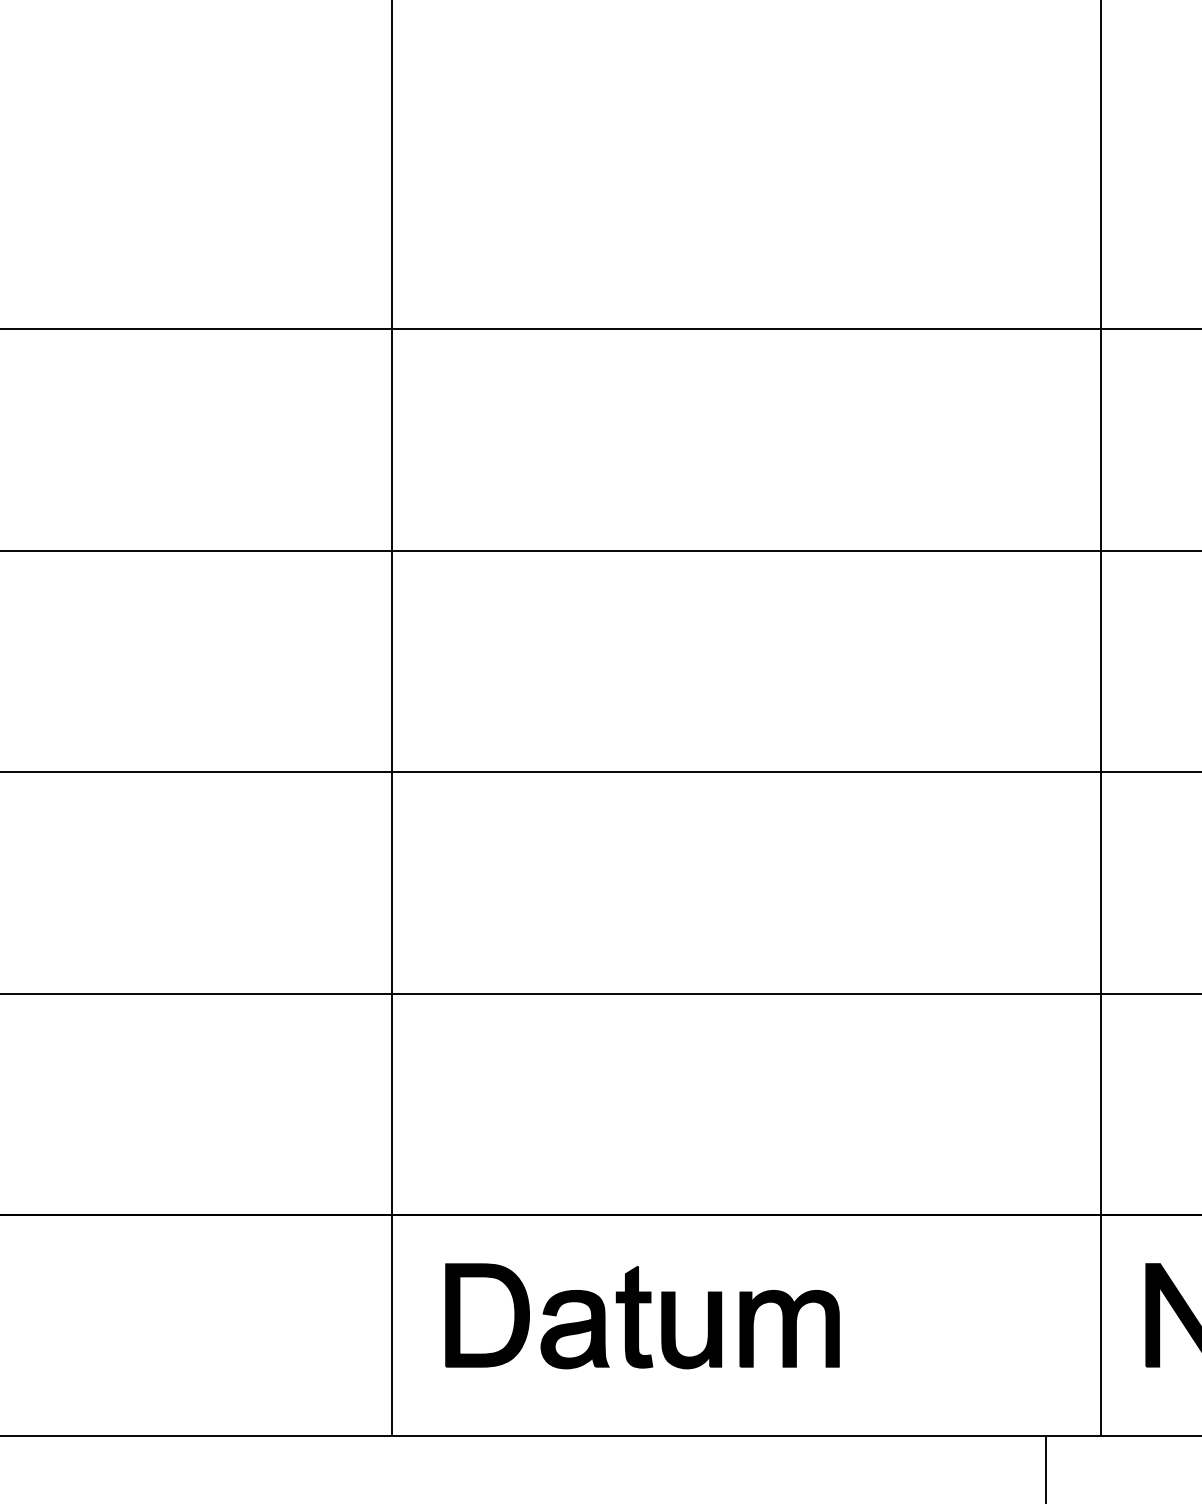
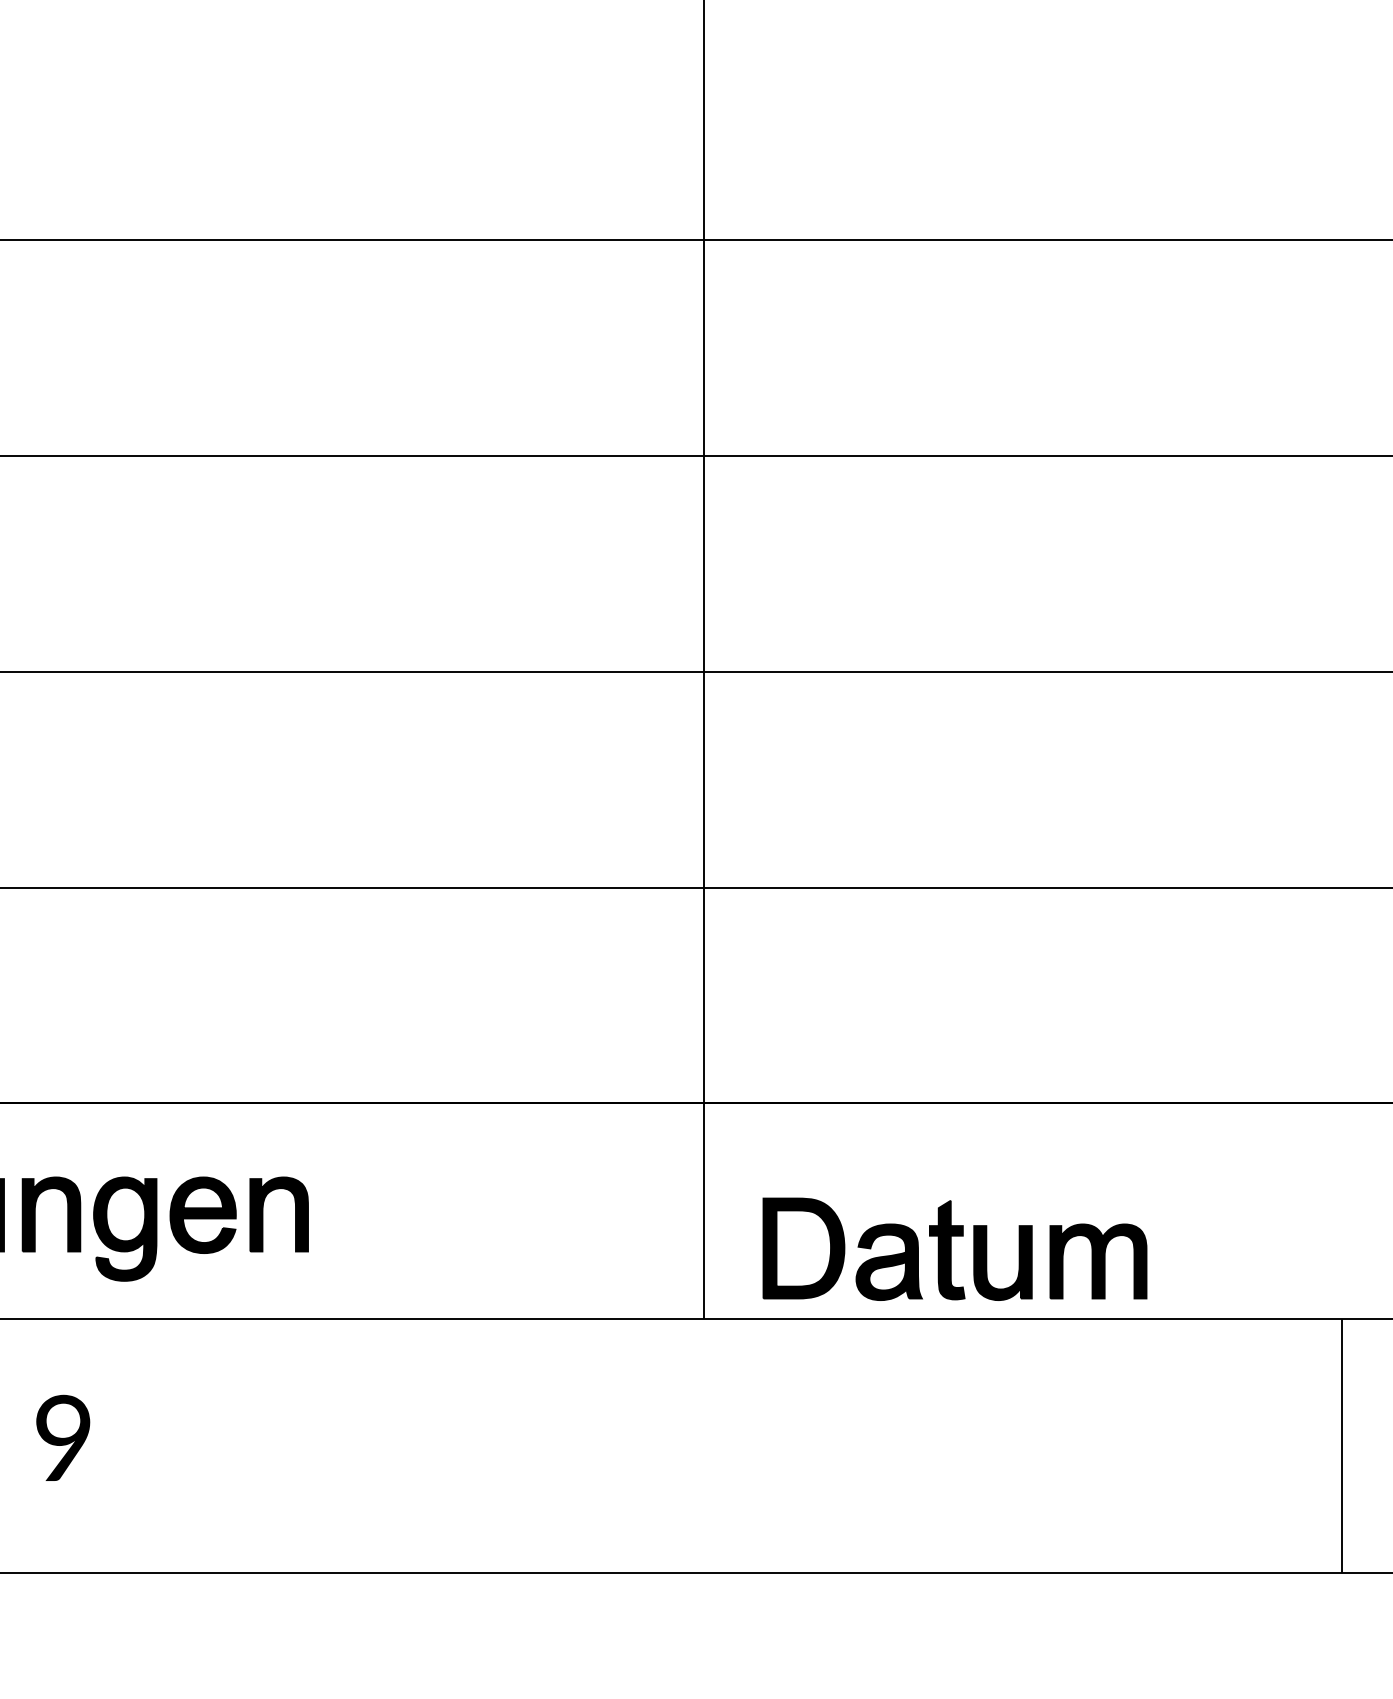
part: (641, 1315) -> (954, 1248), moved

